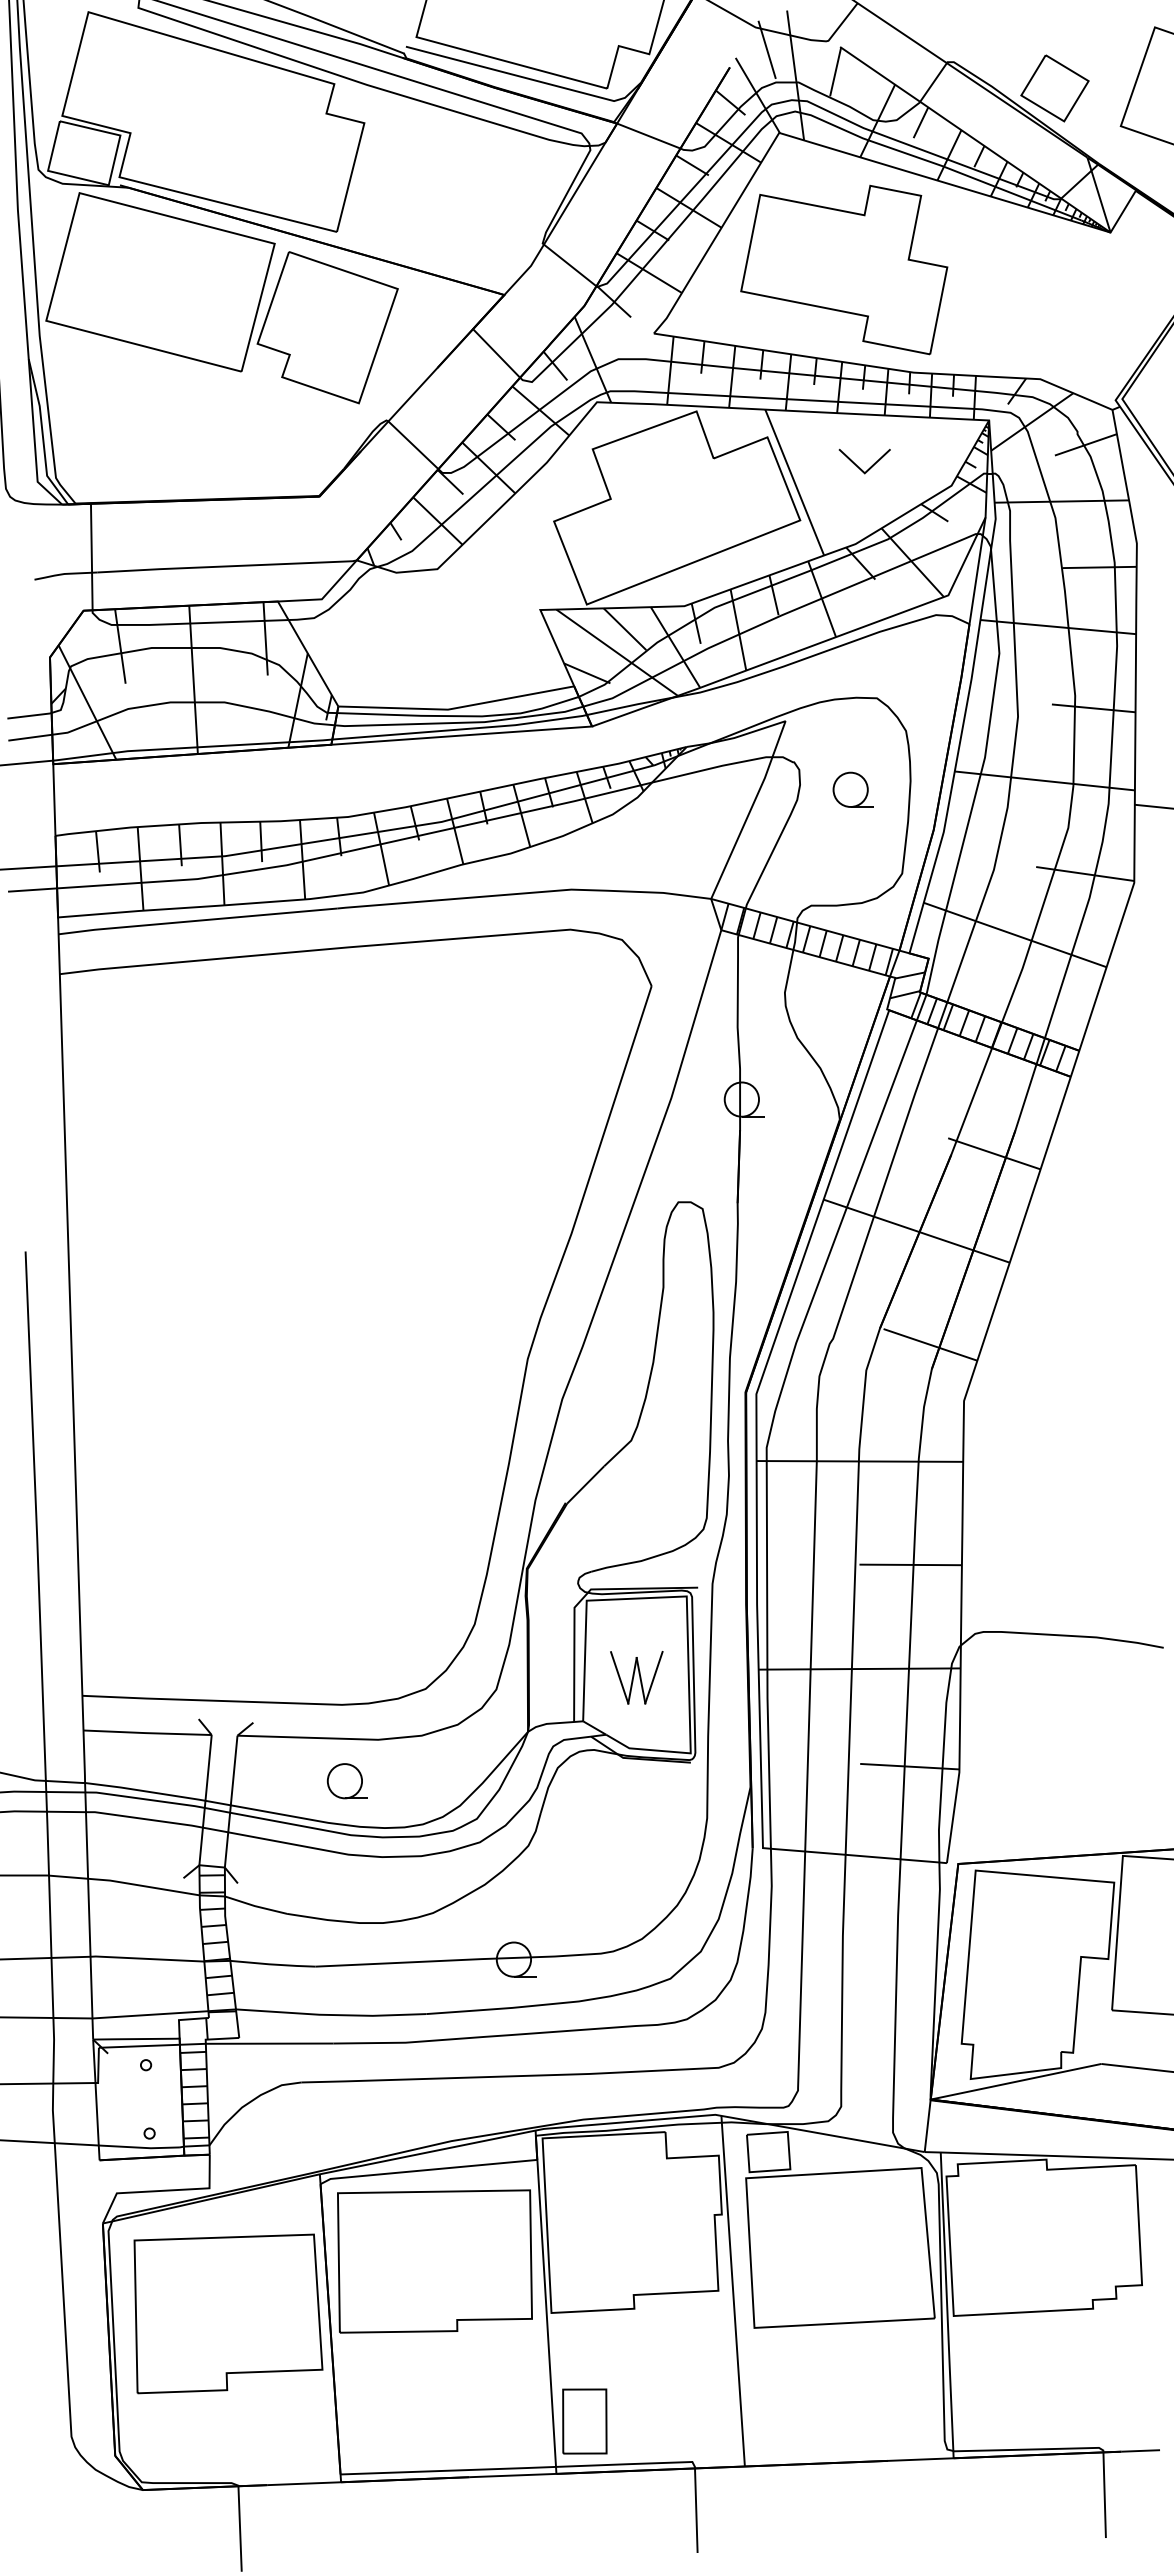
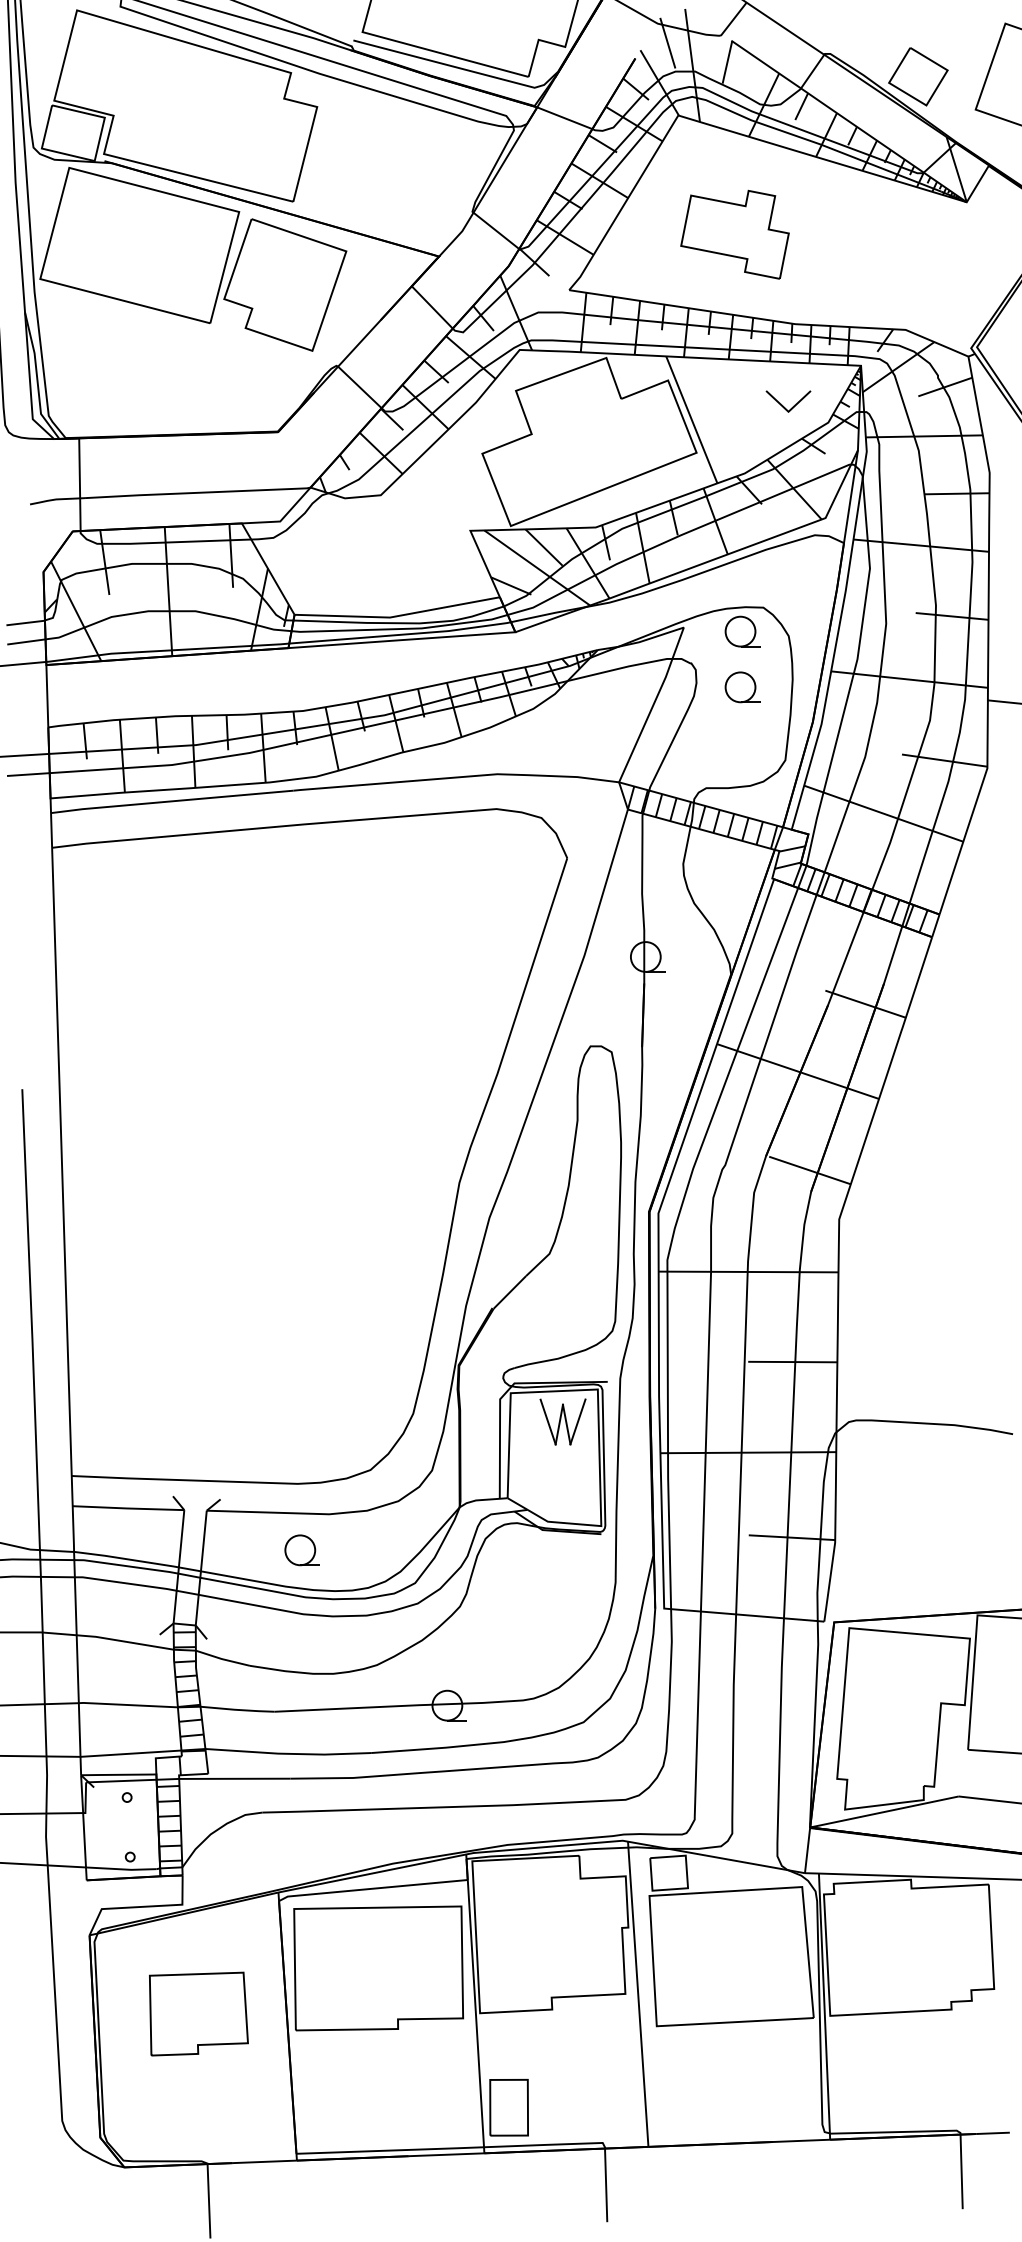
part: (844, 269) -> (735, 234), size x0.6
part: (860, 467) -> (784, 406), moved
part: (852, 725) -> (742, 631), added
part: (636, 1677) -> (562, 1421), moved
part: (228, 2313) -> (198, 2013), size x0.6

